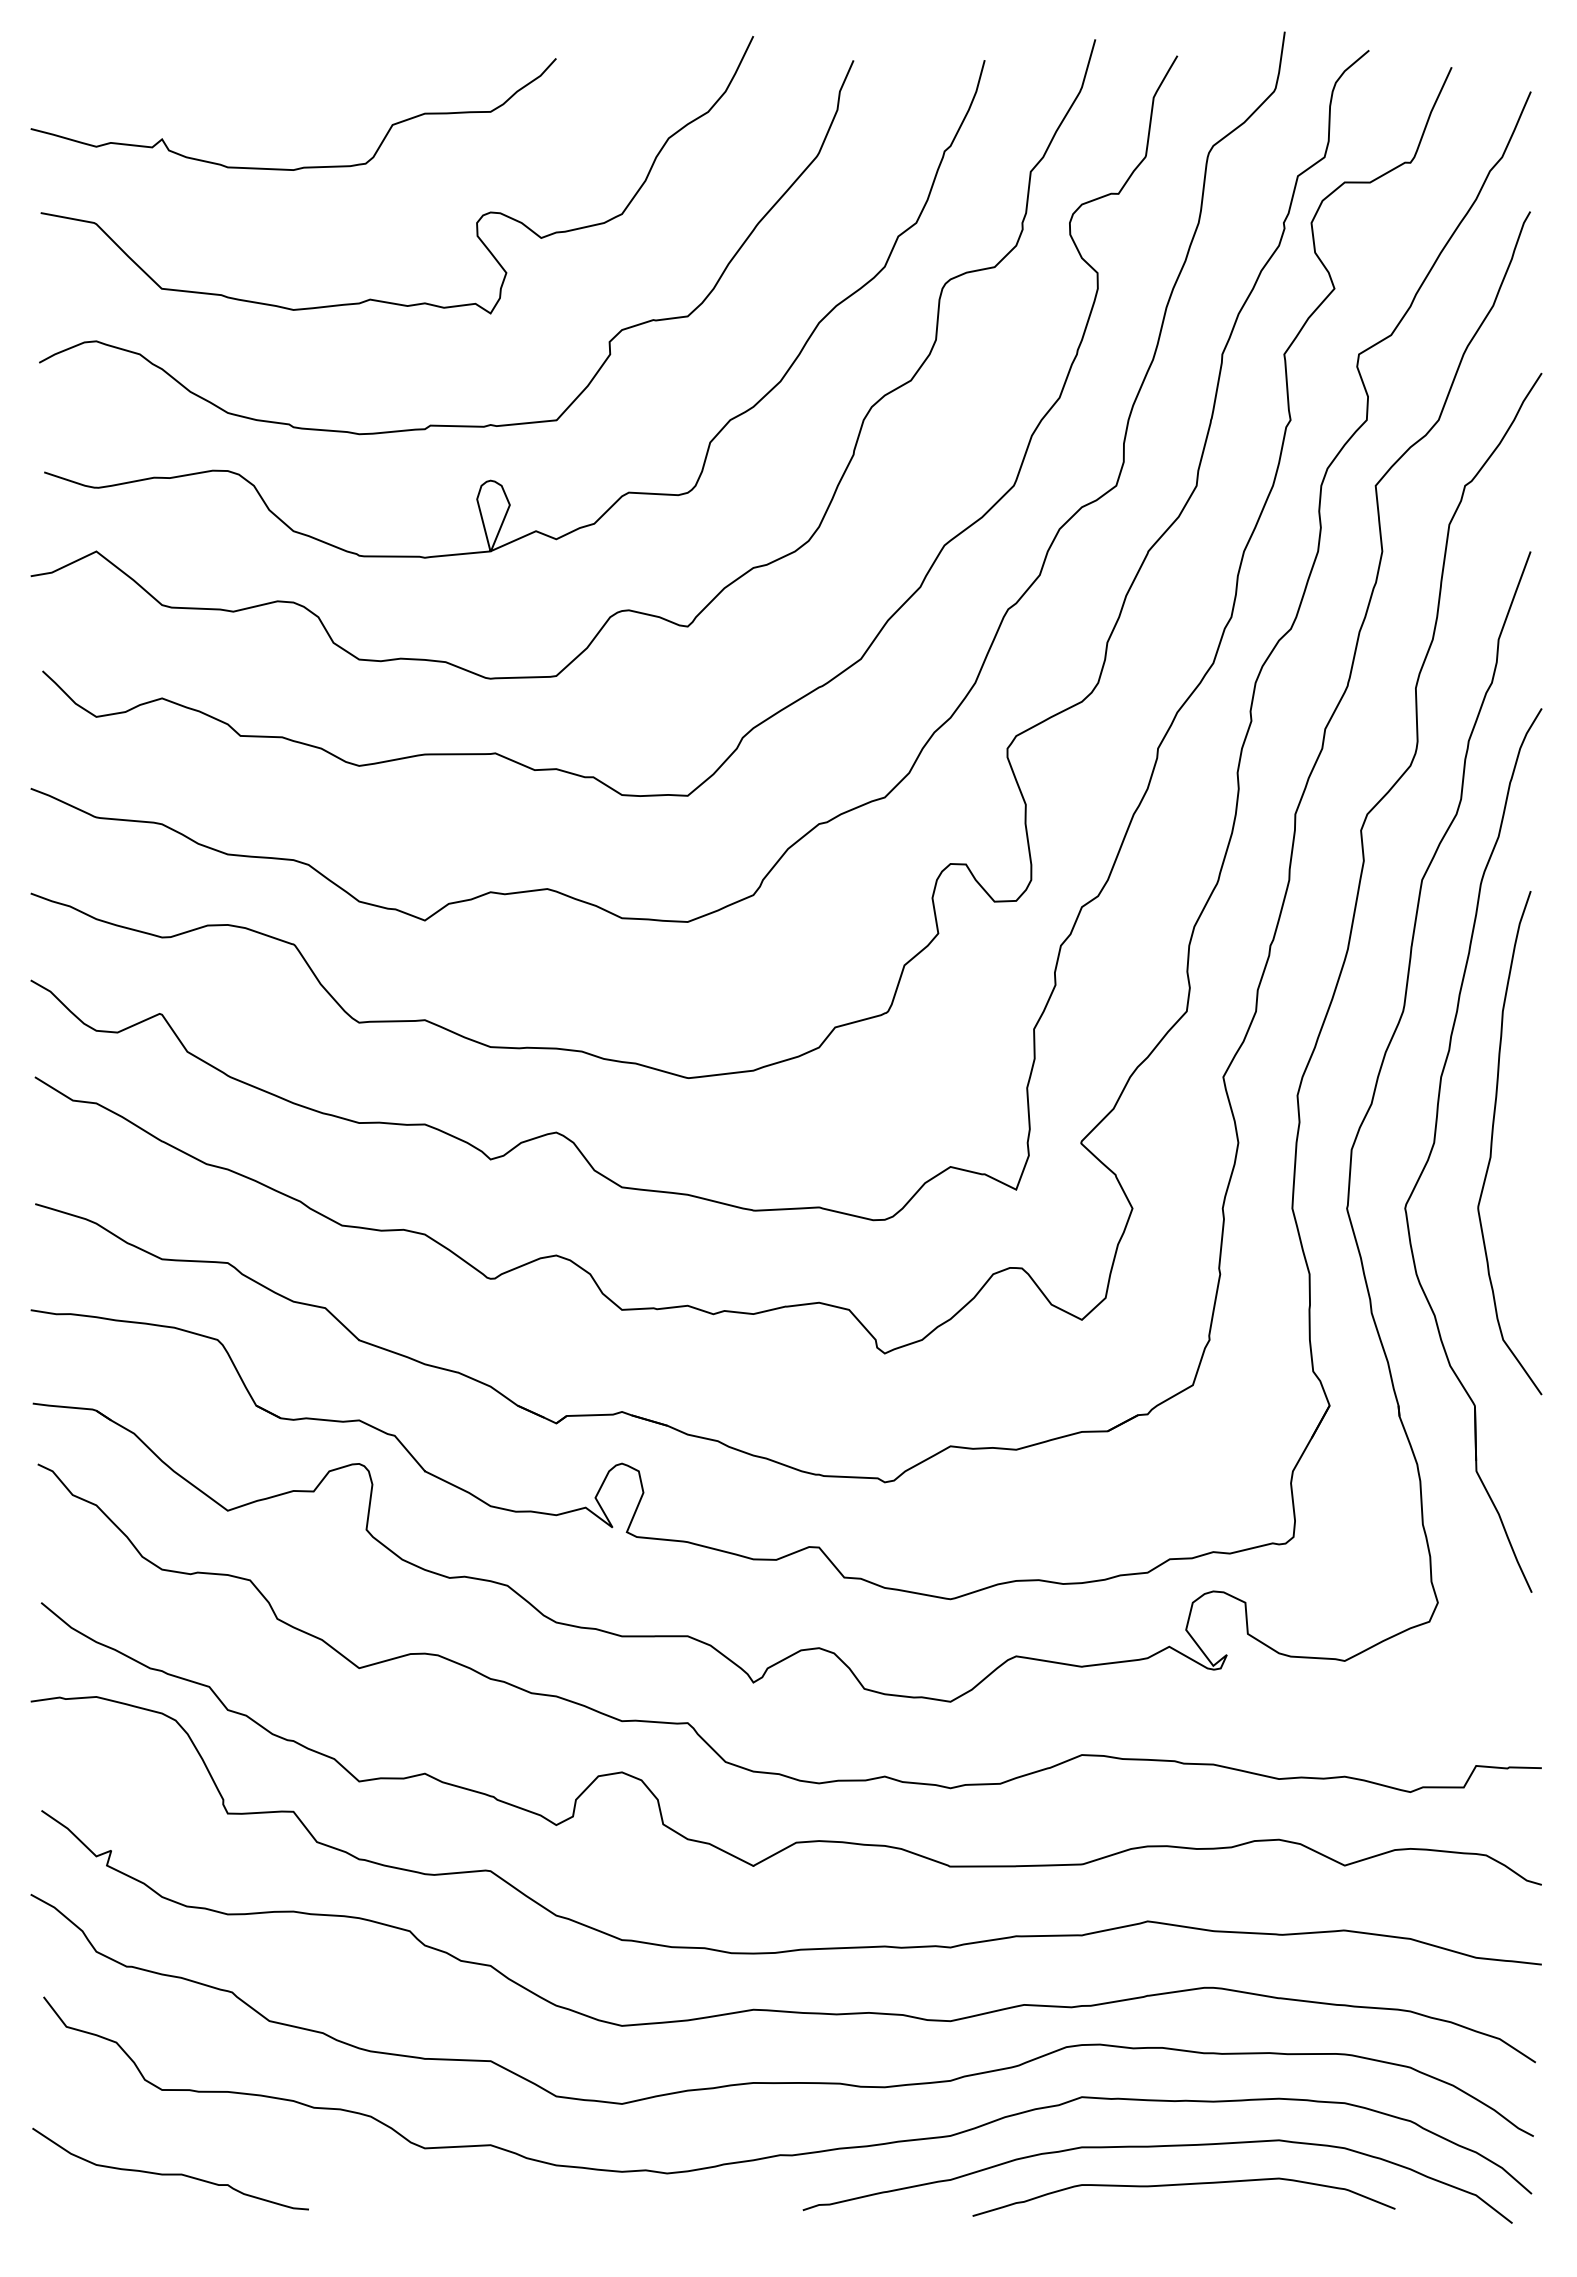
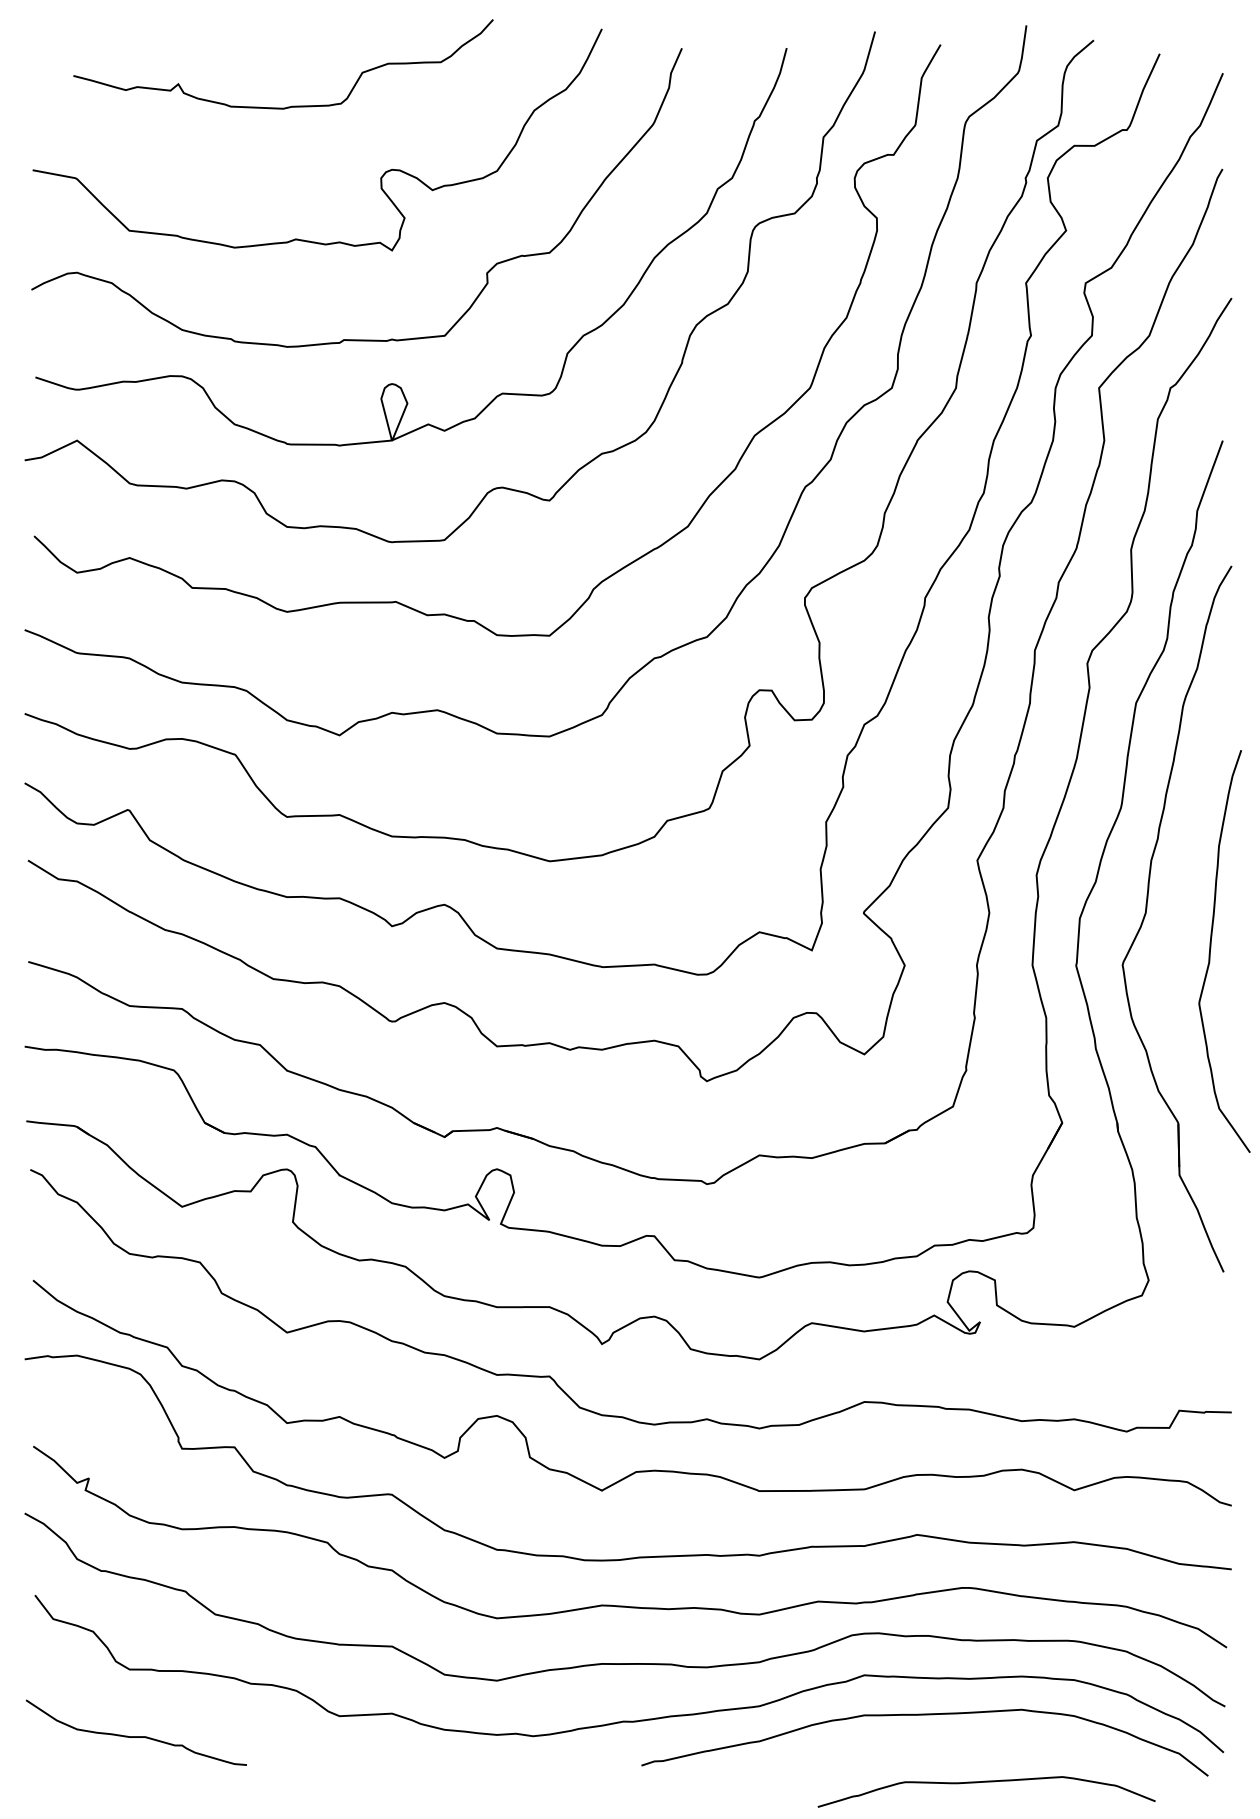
curve: (303, 166) -> (291, 105), moved
curve: (1492, 1143) -> (1210, 951), moved
curve: (1183, 2185) -> (986, 1782), moved

